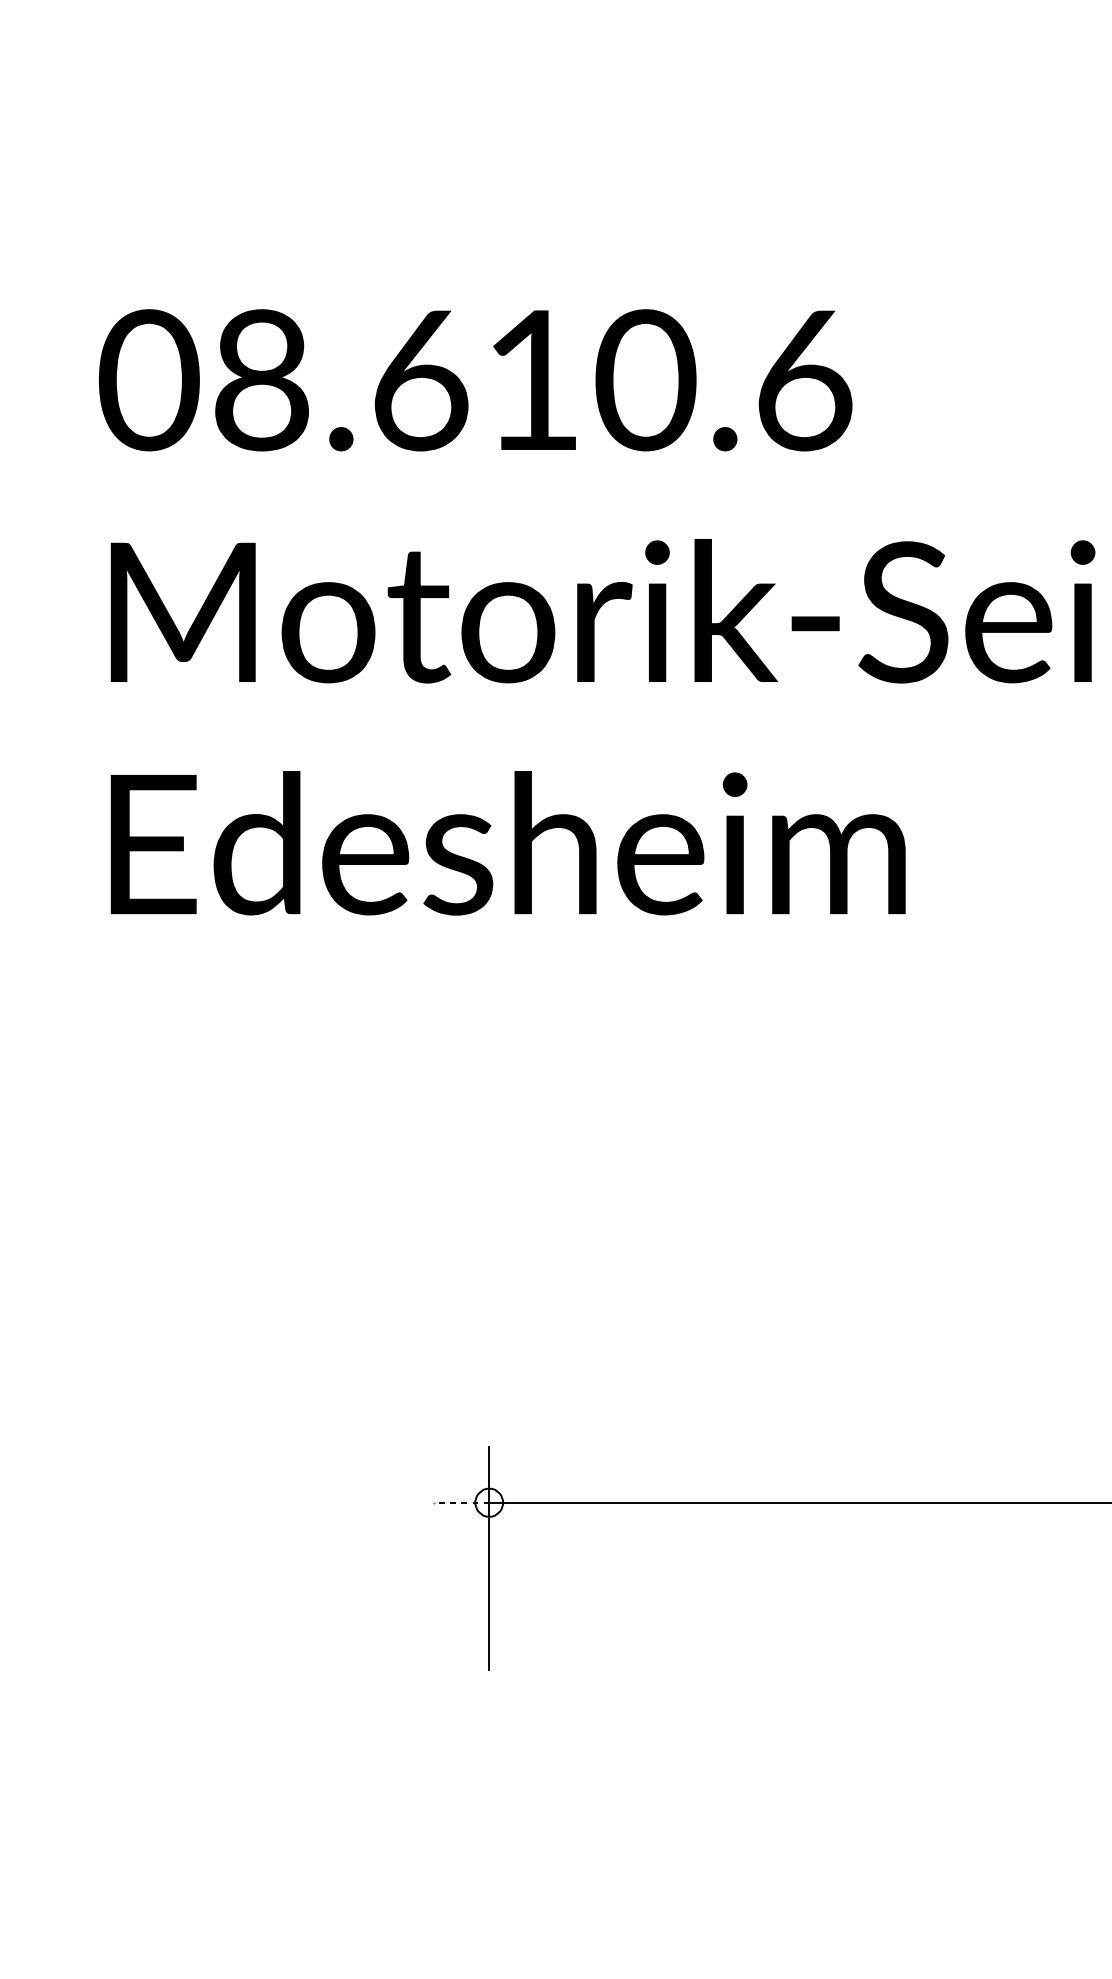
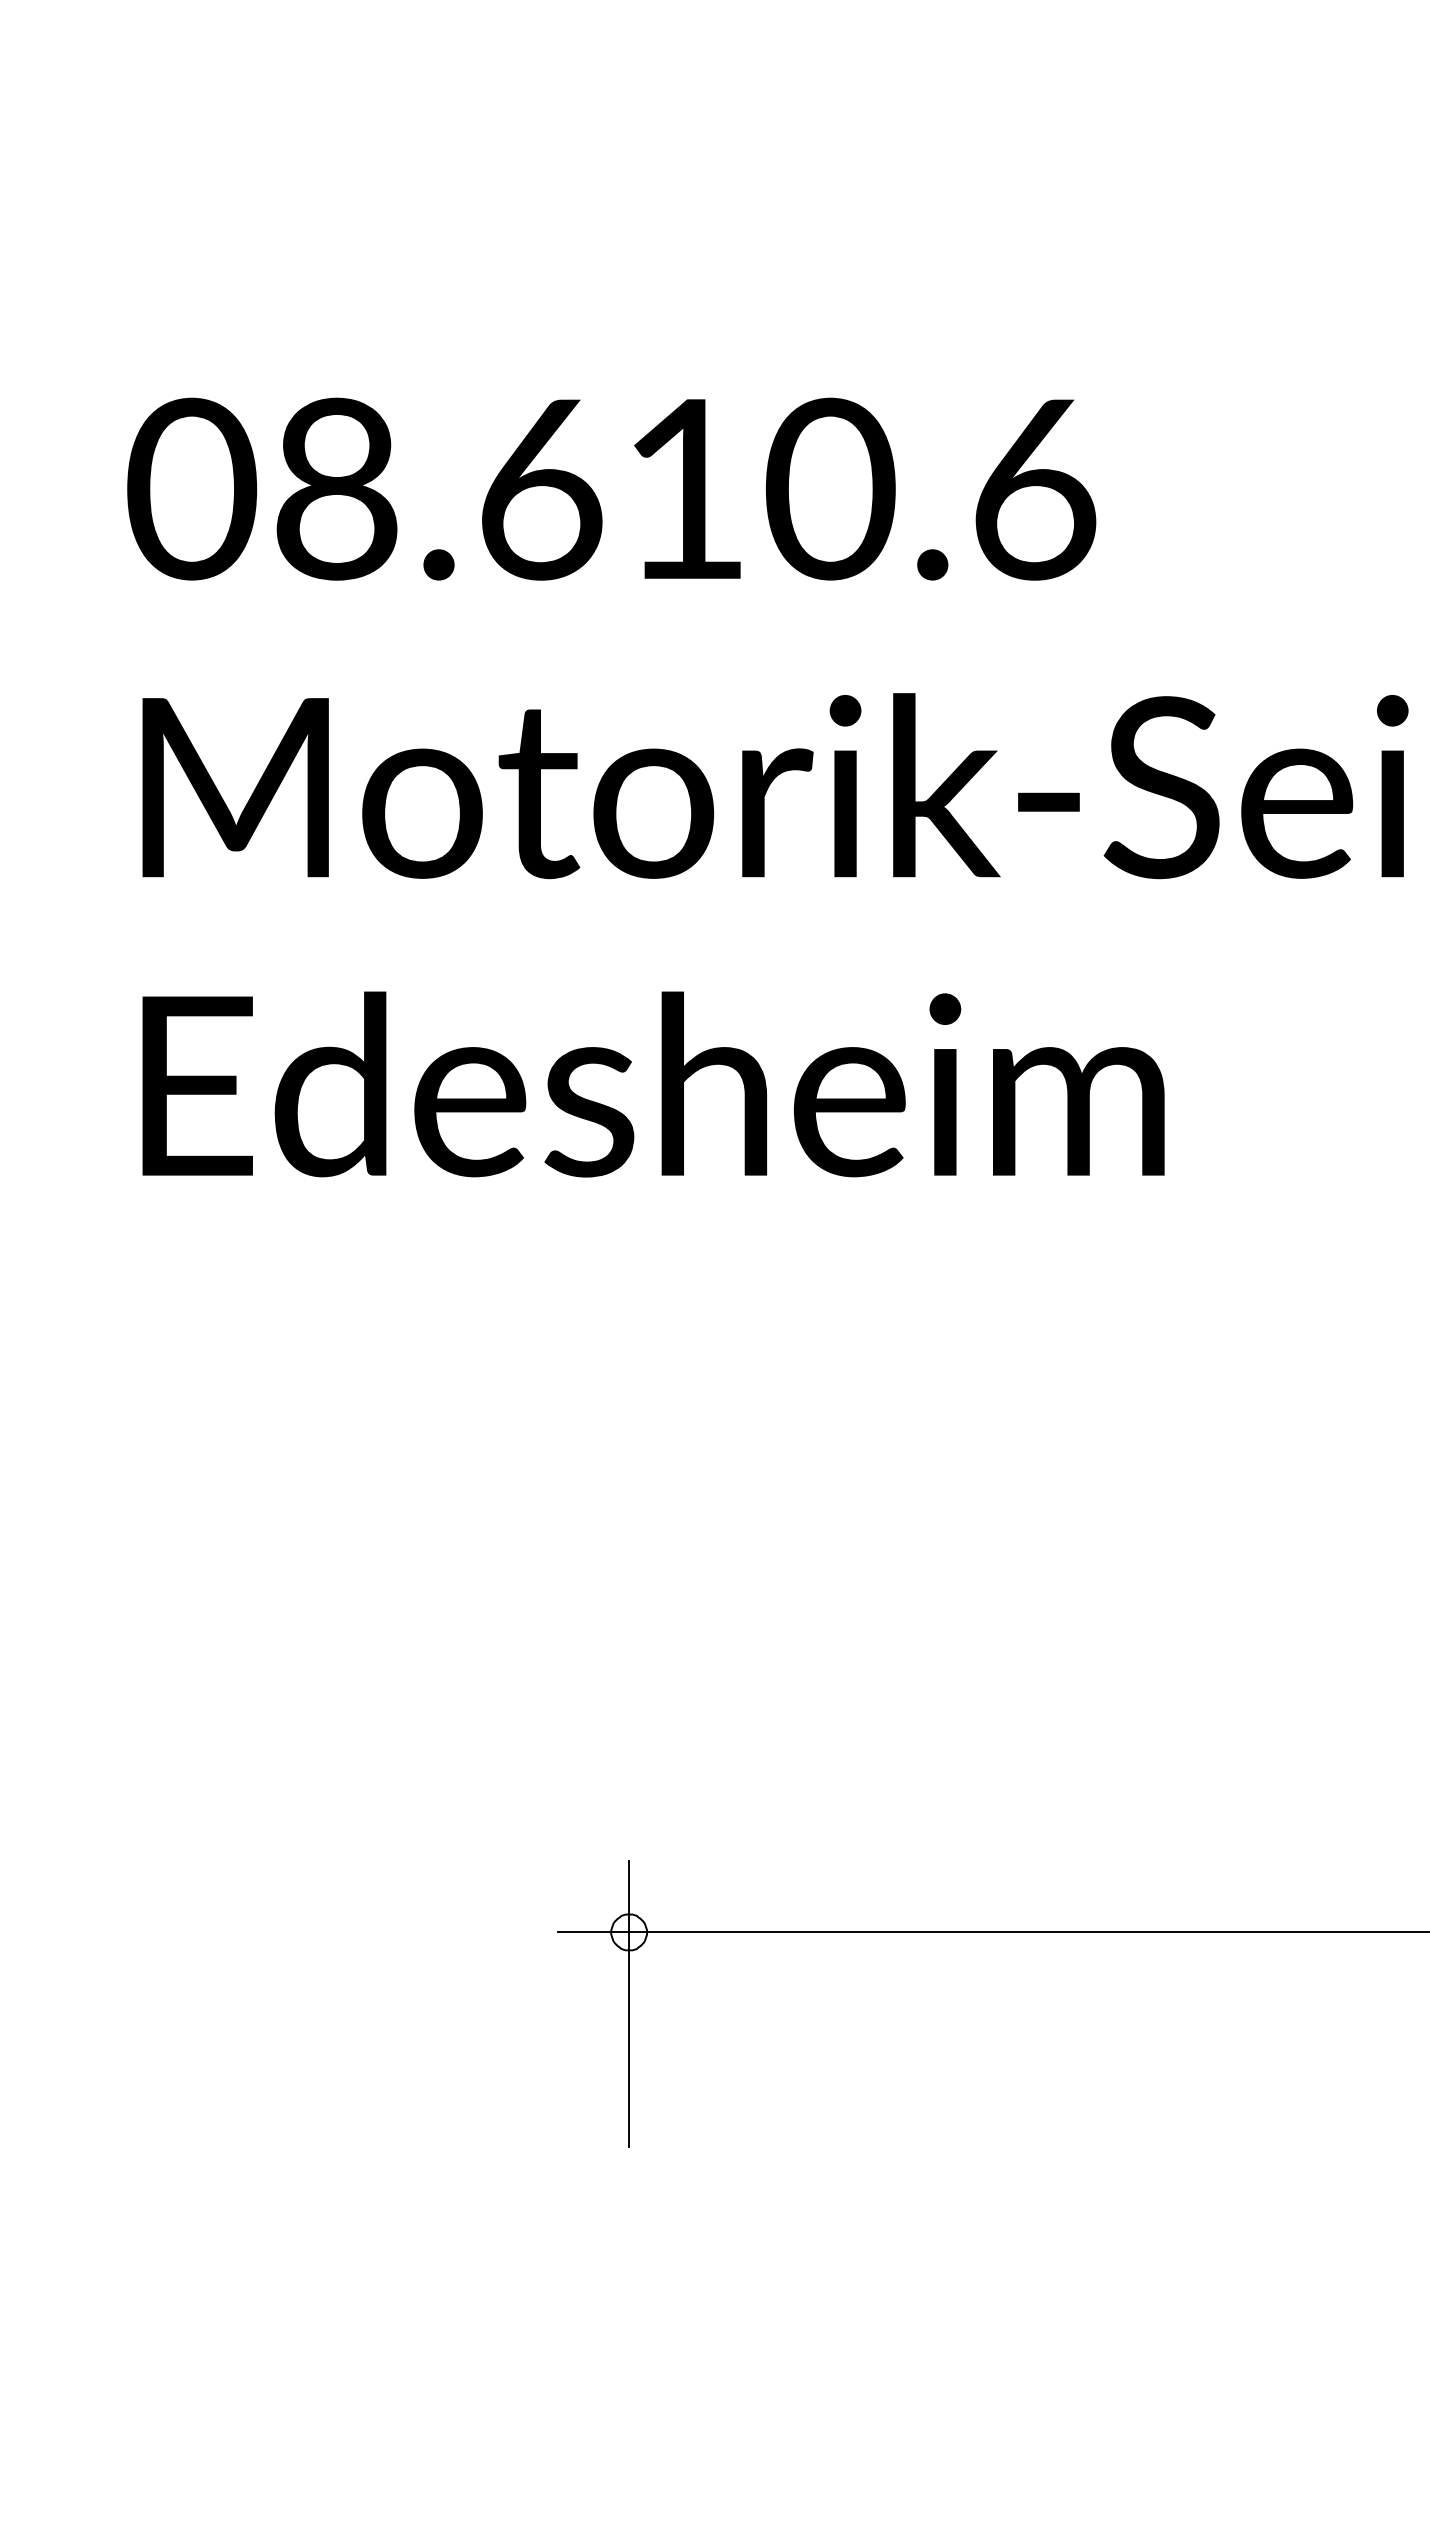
line: (461, 1502) -> (593, 1932), dashed -> solid

